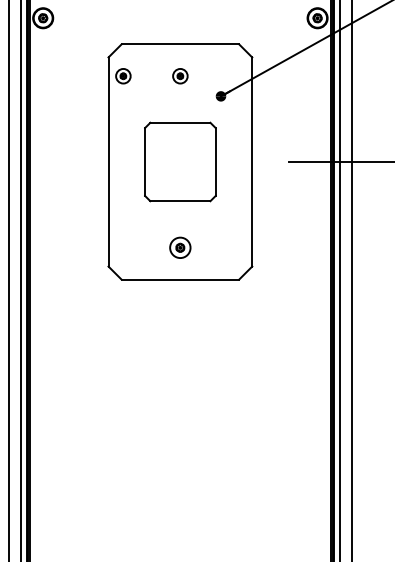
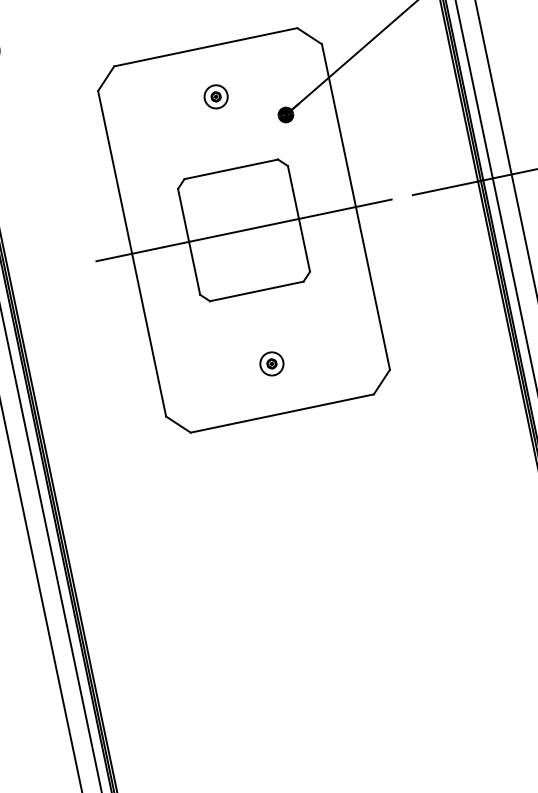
part: (123, 76) -> (127, 115), removed
line: (180, 162) -> (244, 231), added
part: (180, 247) -> (272, 363), size x0.71

